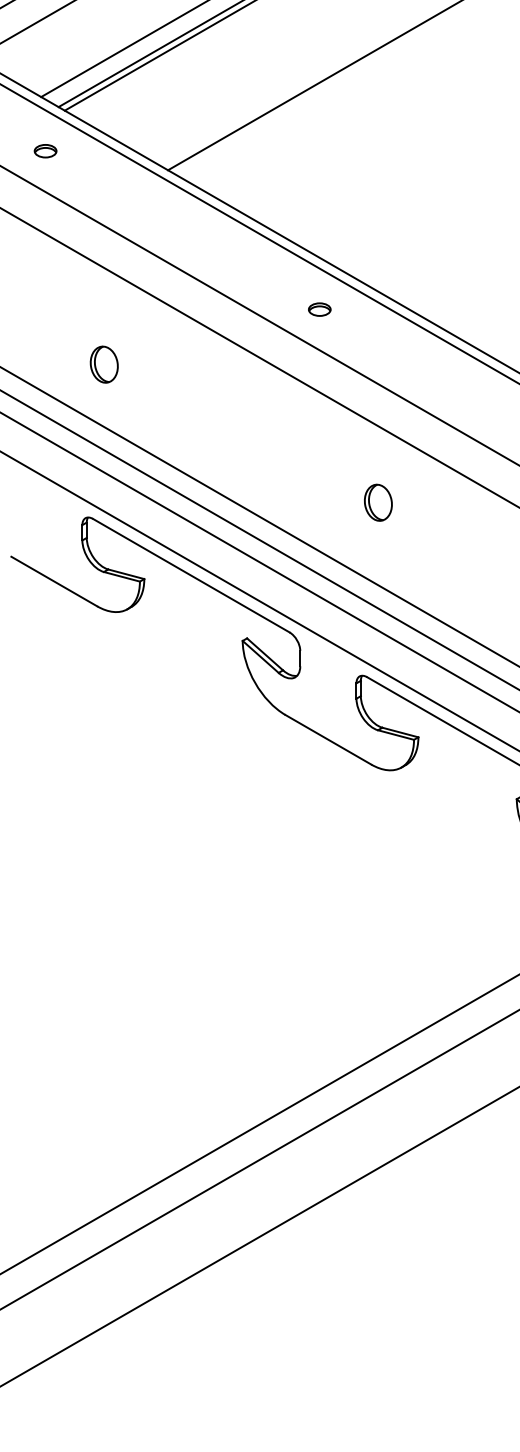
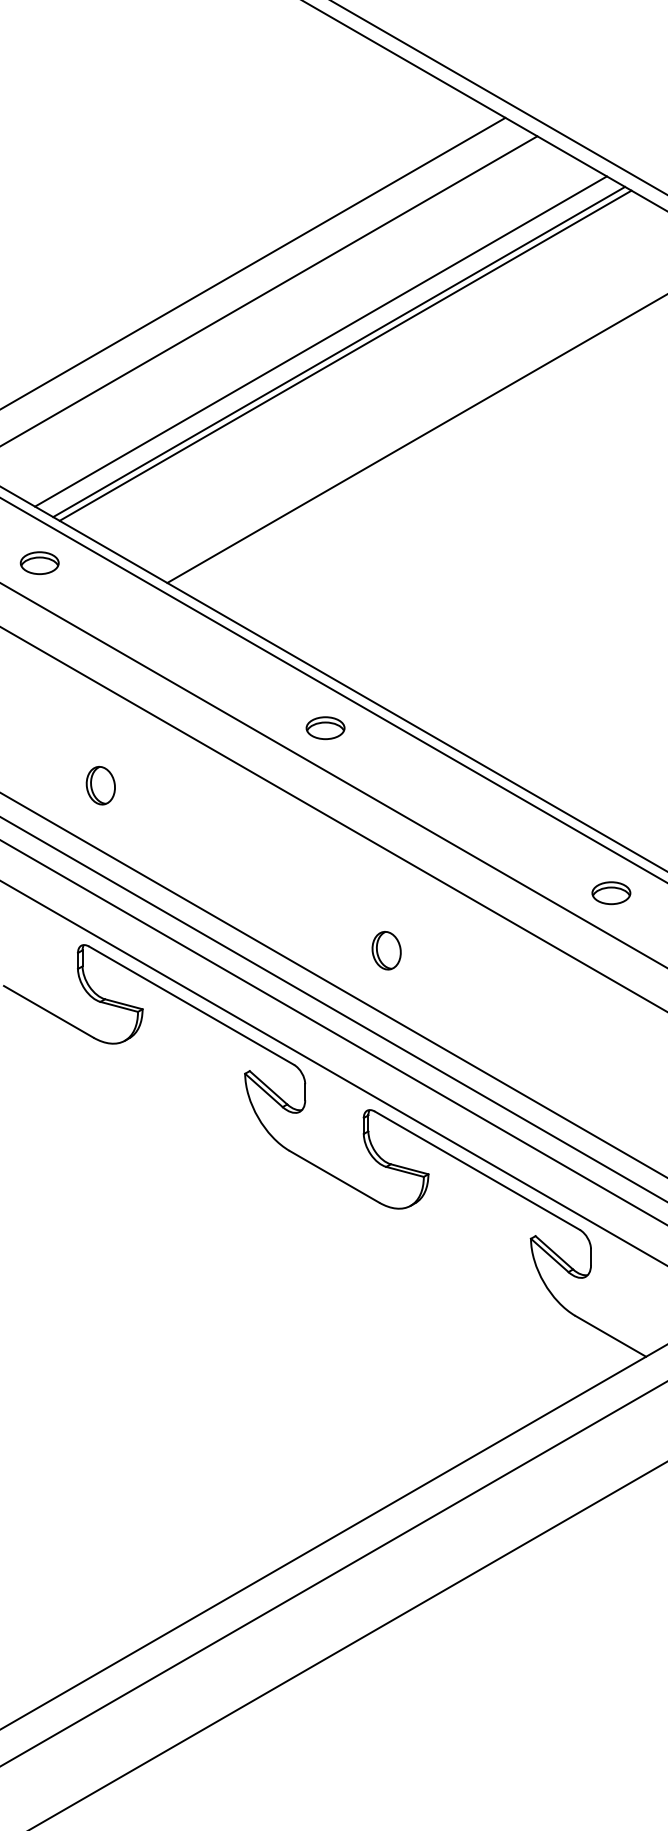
part: (45, 150) -> (39, 562), size x1.67
part: (319, 309) -> (325, 728), size x1.67
part: (378, 502) -> (386, 950), moved

